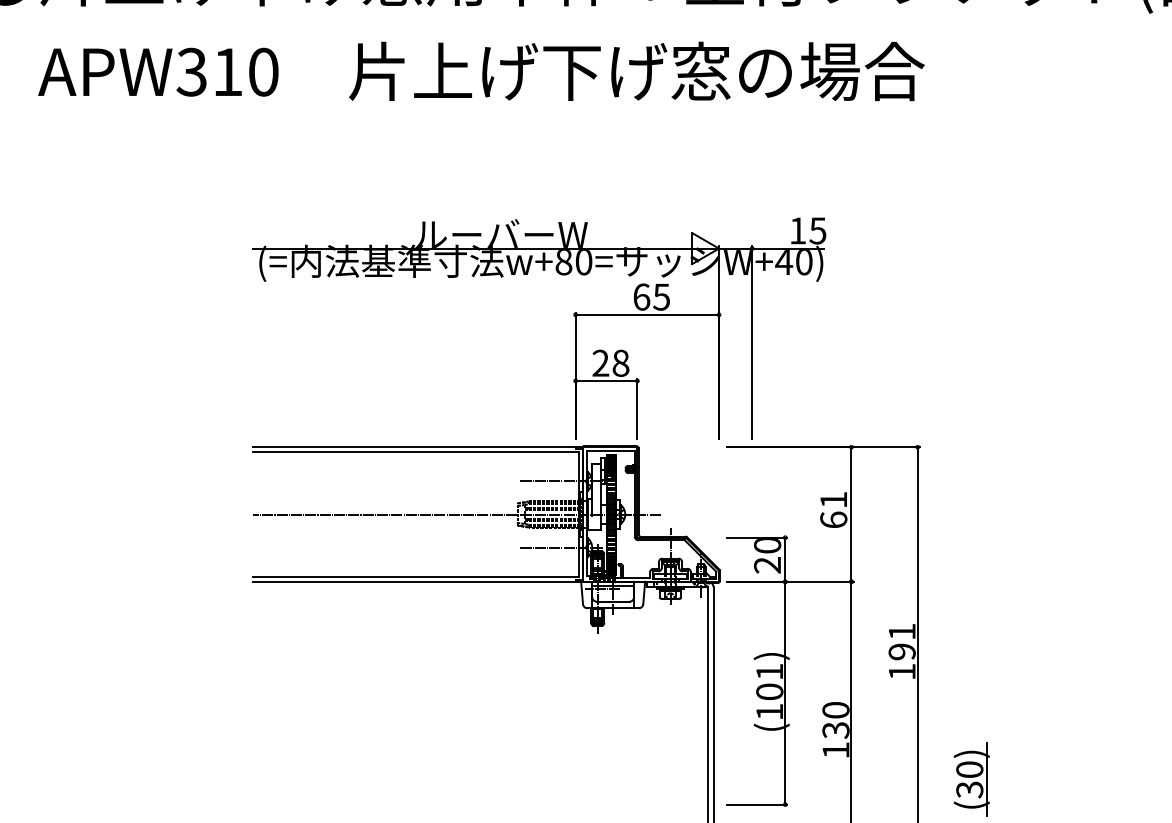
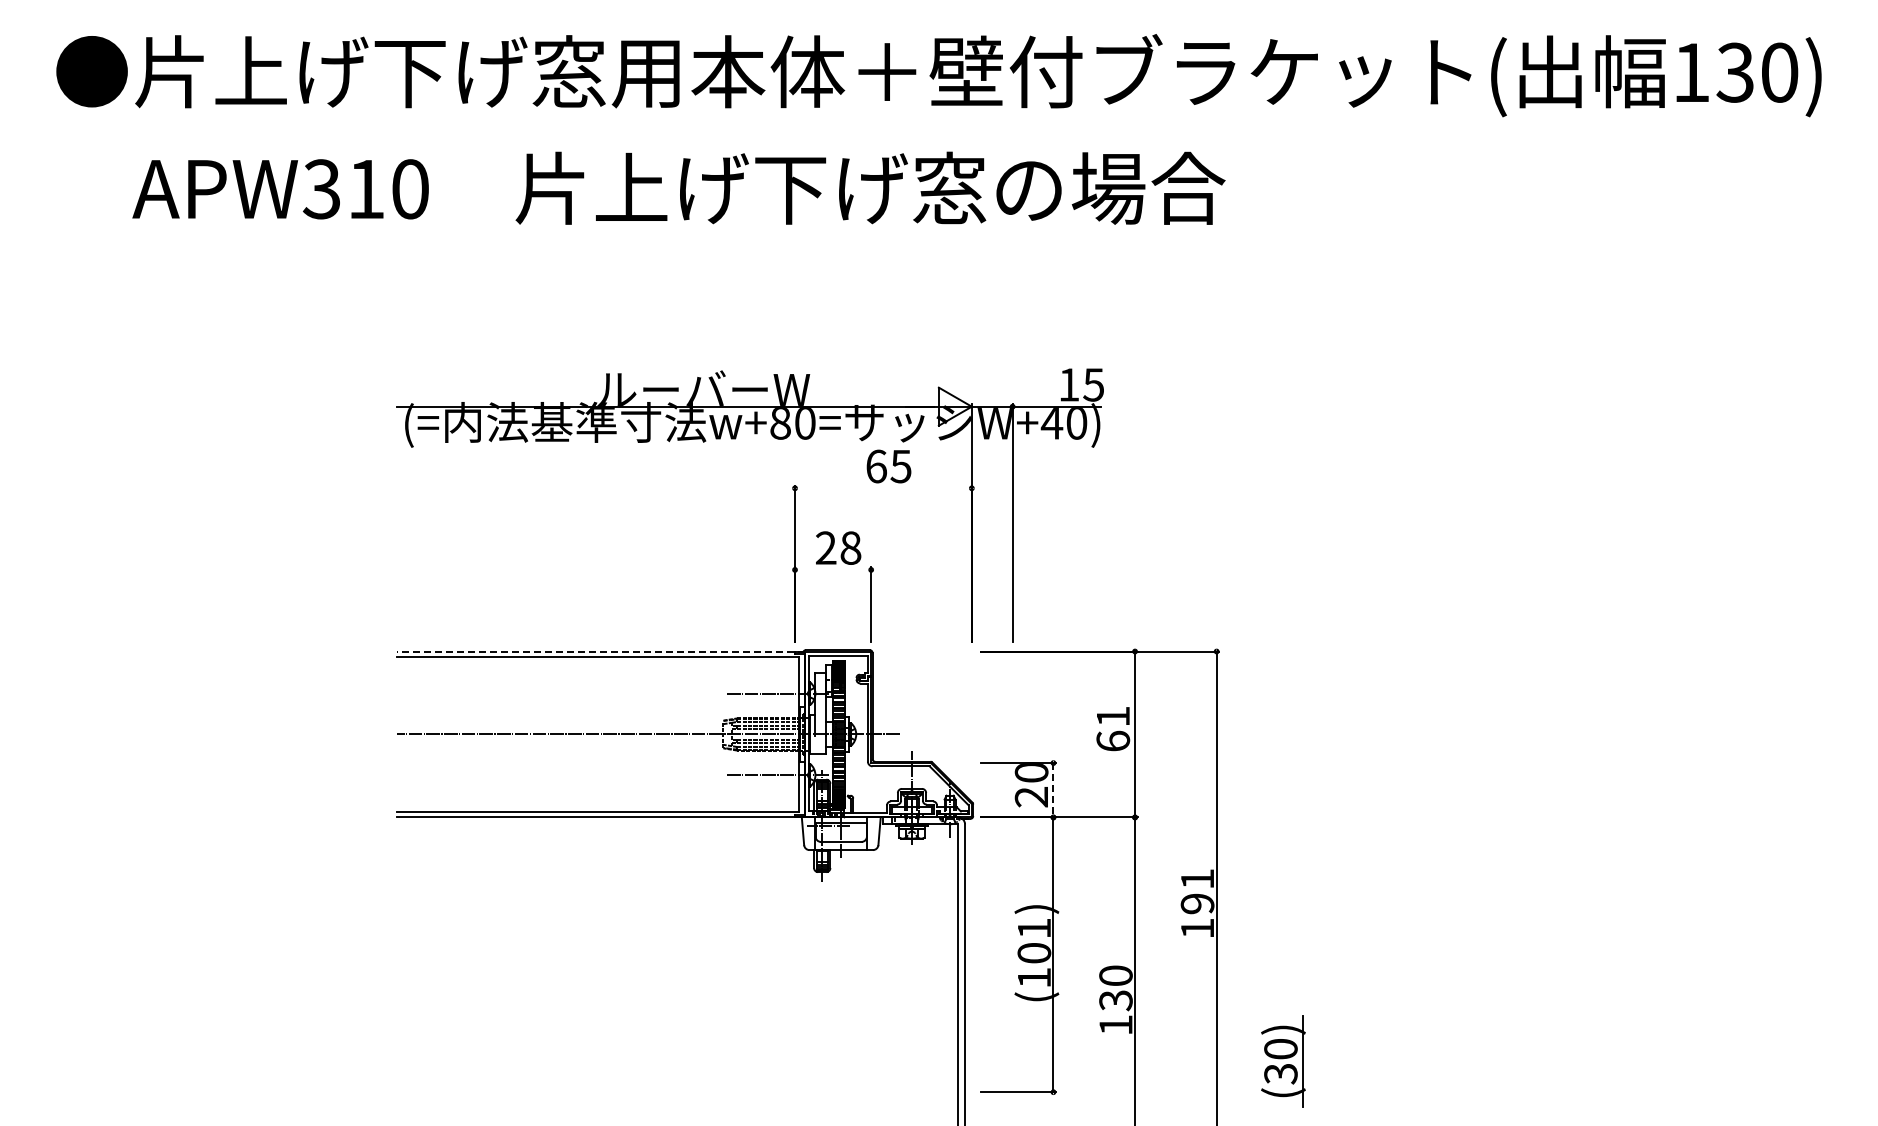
line: (647, 314) -> (883, 488), removed
line: (606, 380) -> (833, 569), removed
line: (418, 447) -> (601, 651), solid -> dashed
line: (785, 559) -> (1053, 790), solid -> dashed

